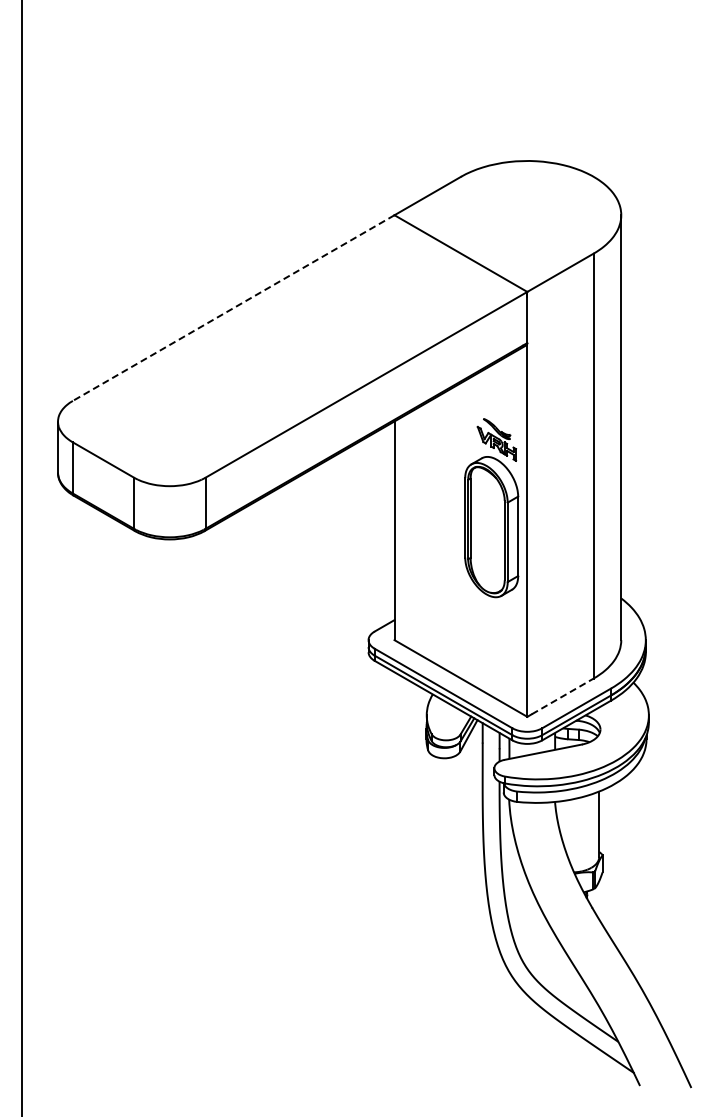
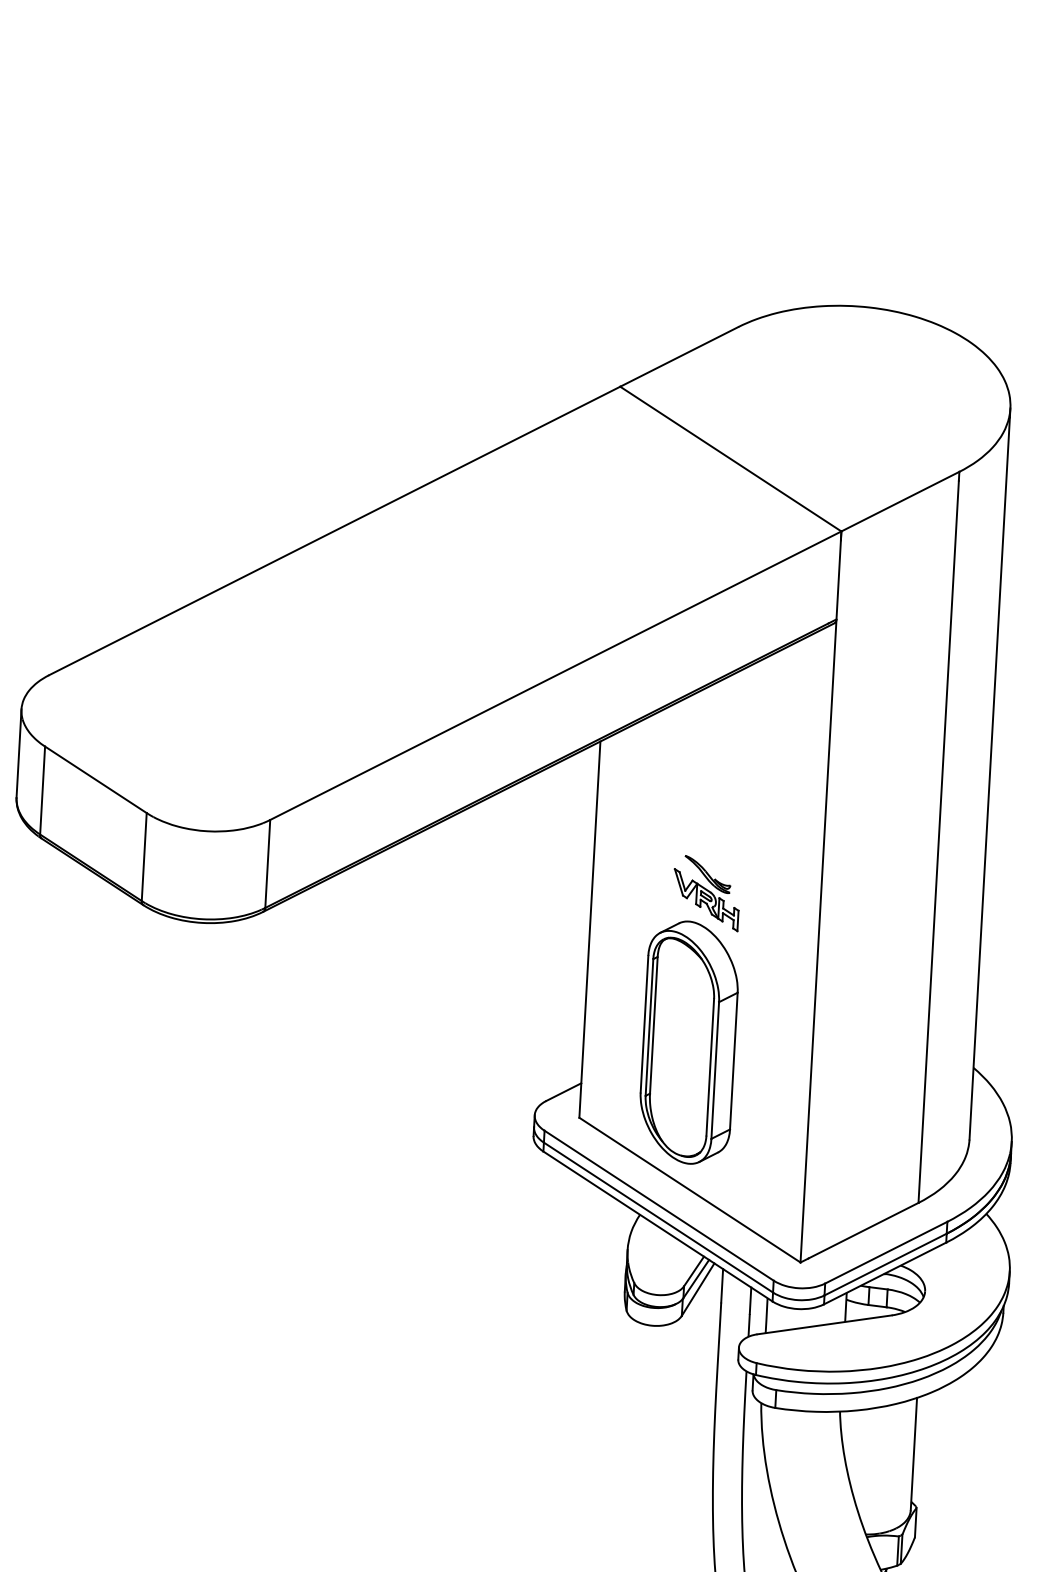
line: (233, 308) -> (334, 531), dashed -> solid
part: (491, 508) -> (690, 1010), moved
line: (562, 696) -> (862, 1230), dashed -> solid

